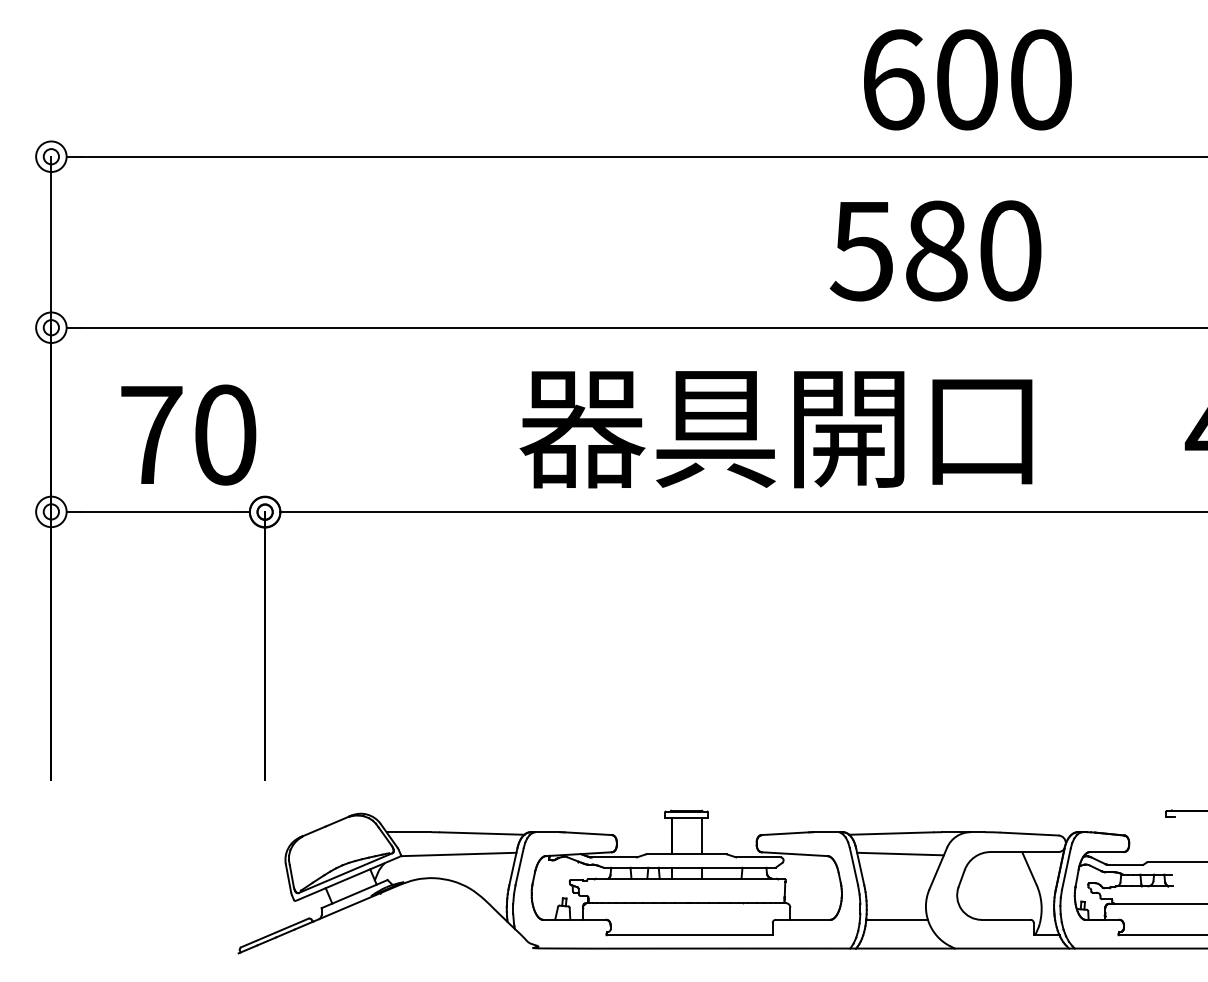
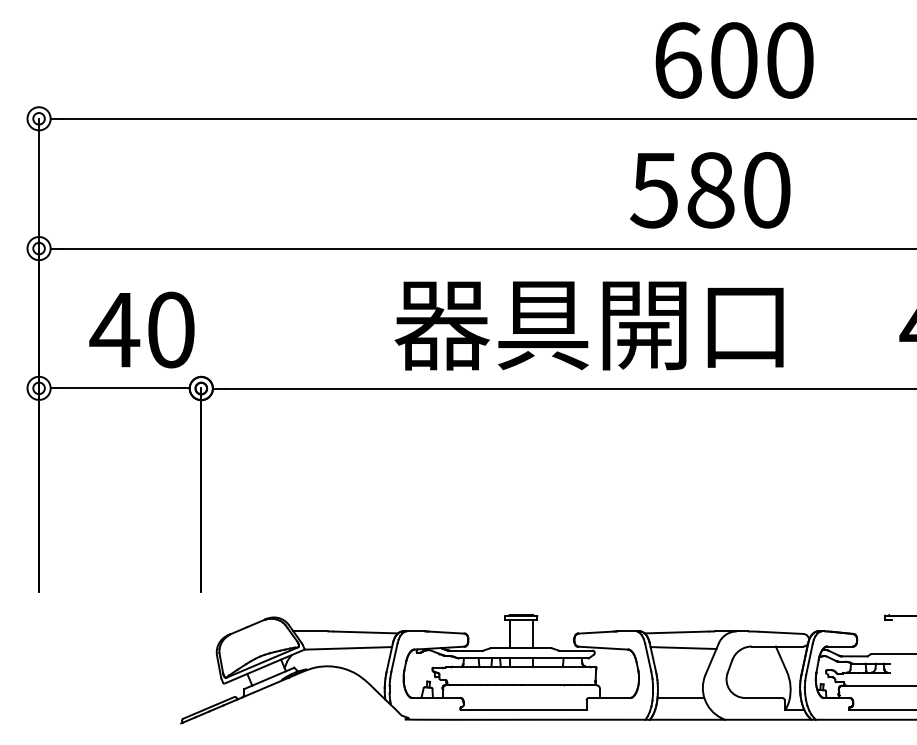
text: (150, 435) -> (114, 330), 70 -> 40

